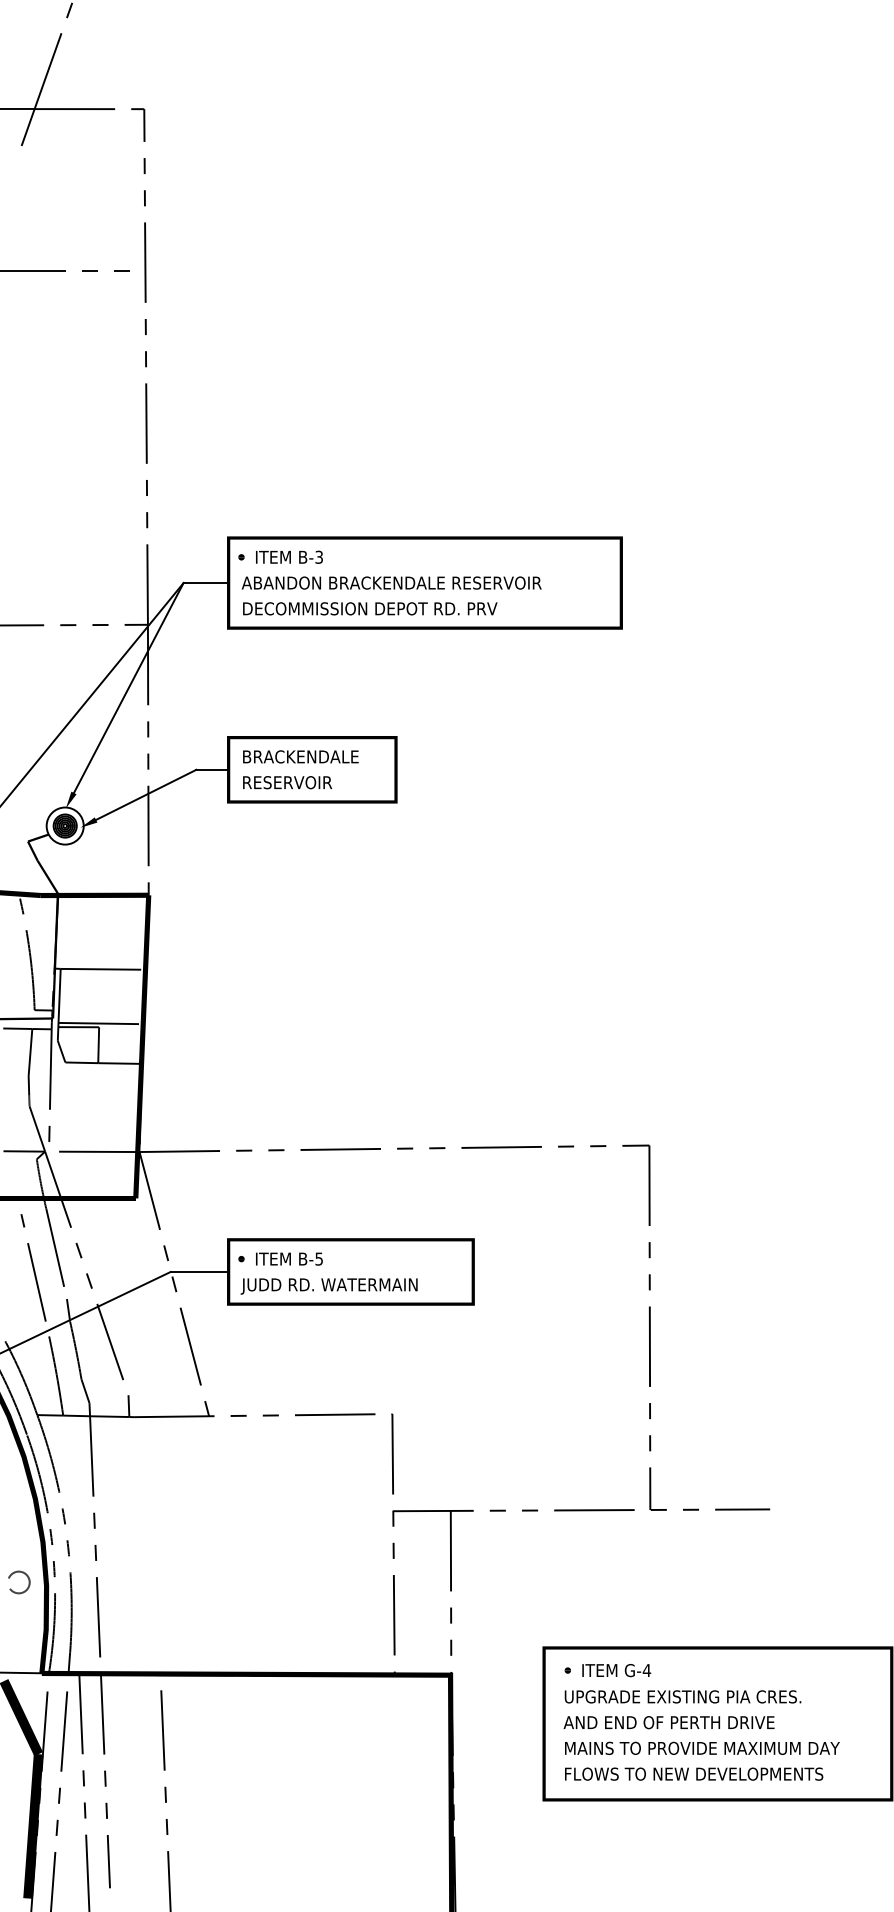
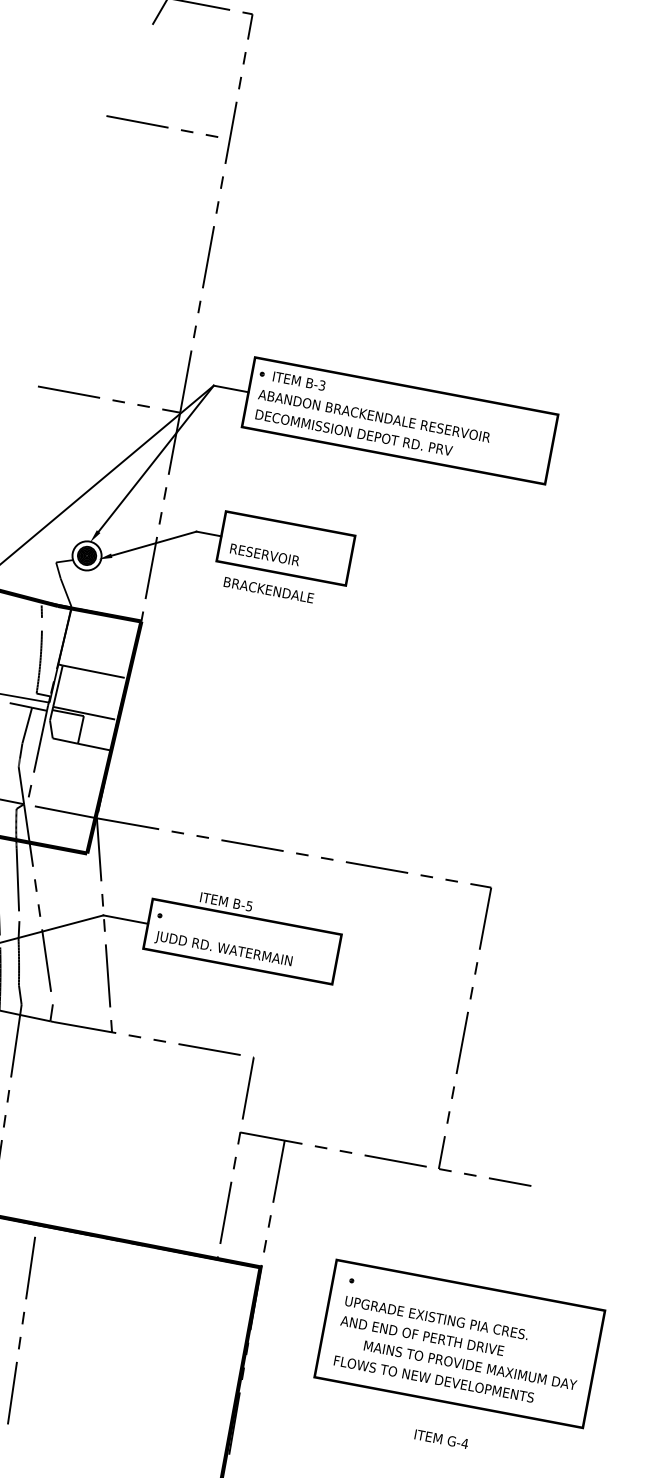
text: (300, 756) -> (268, 589), moved
text: (289, 1258) -> (226, 901), moved
text: (616, 1670) -> (441, 1439), moved
text: (702, 1747) -> (470, 1364), moved

